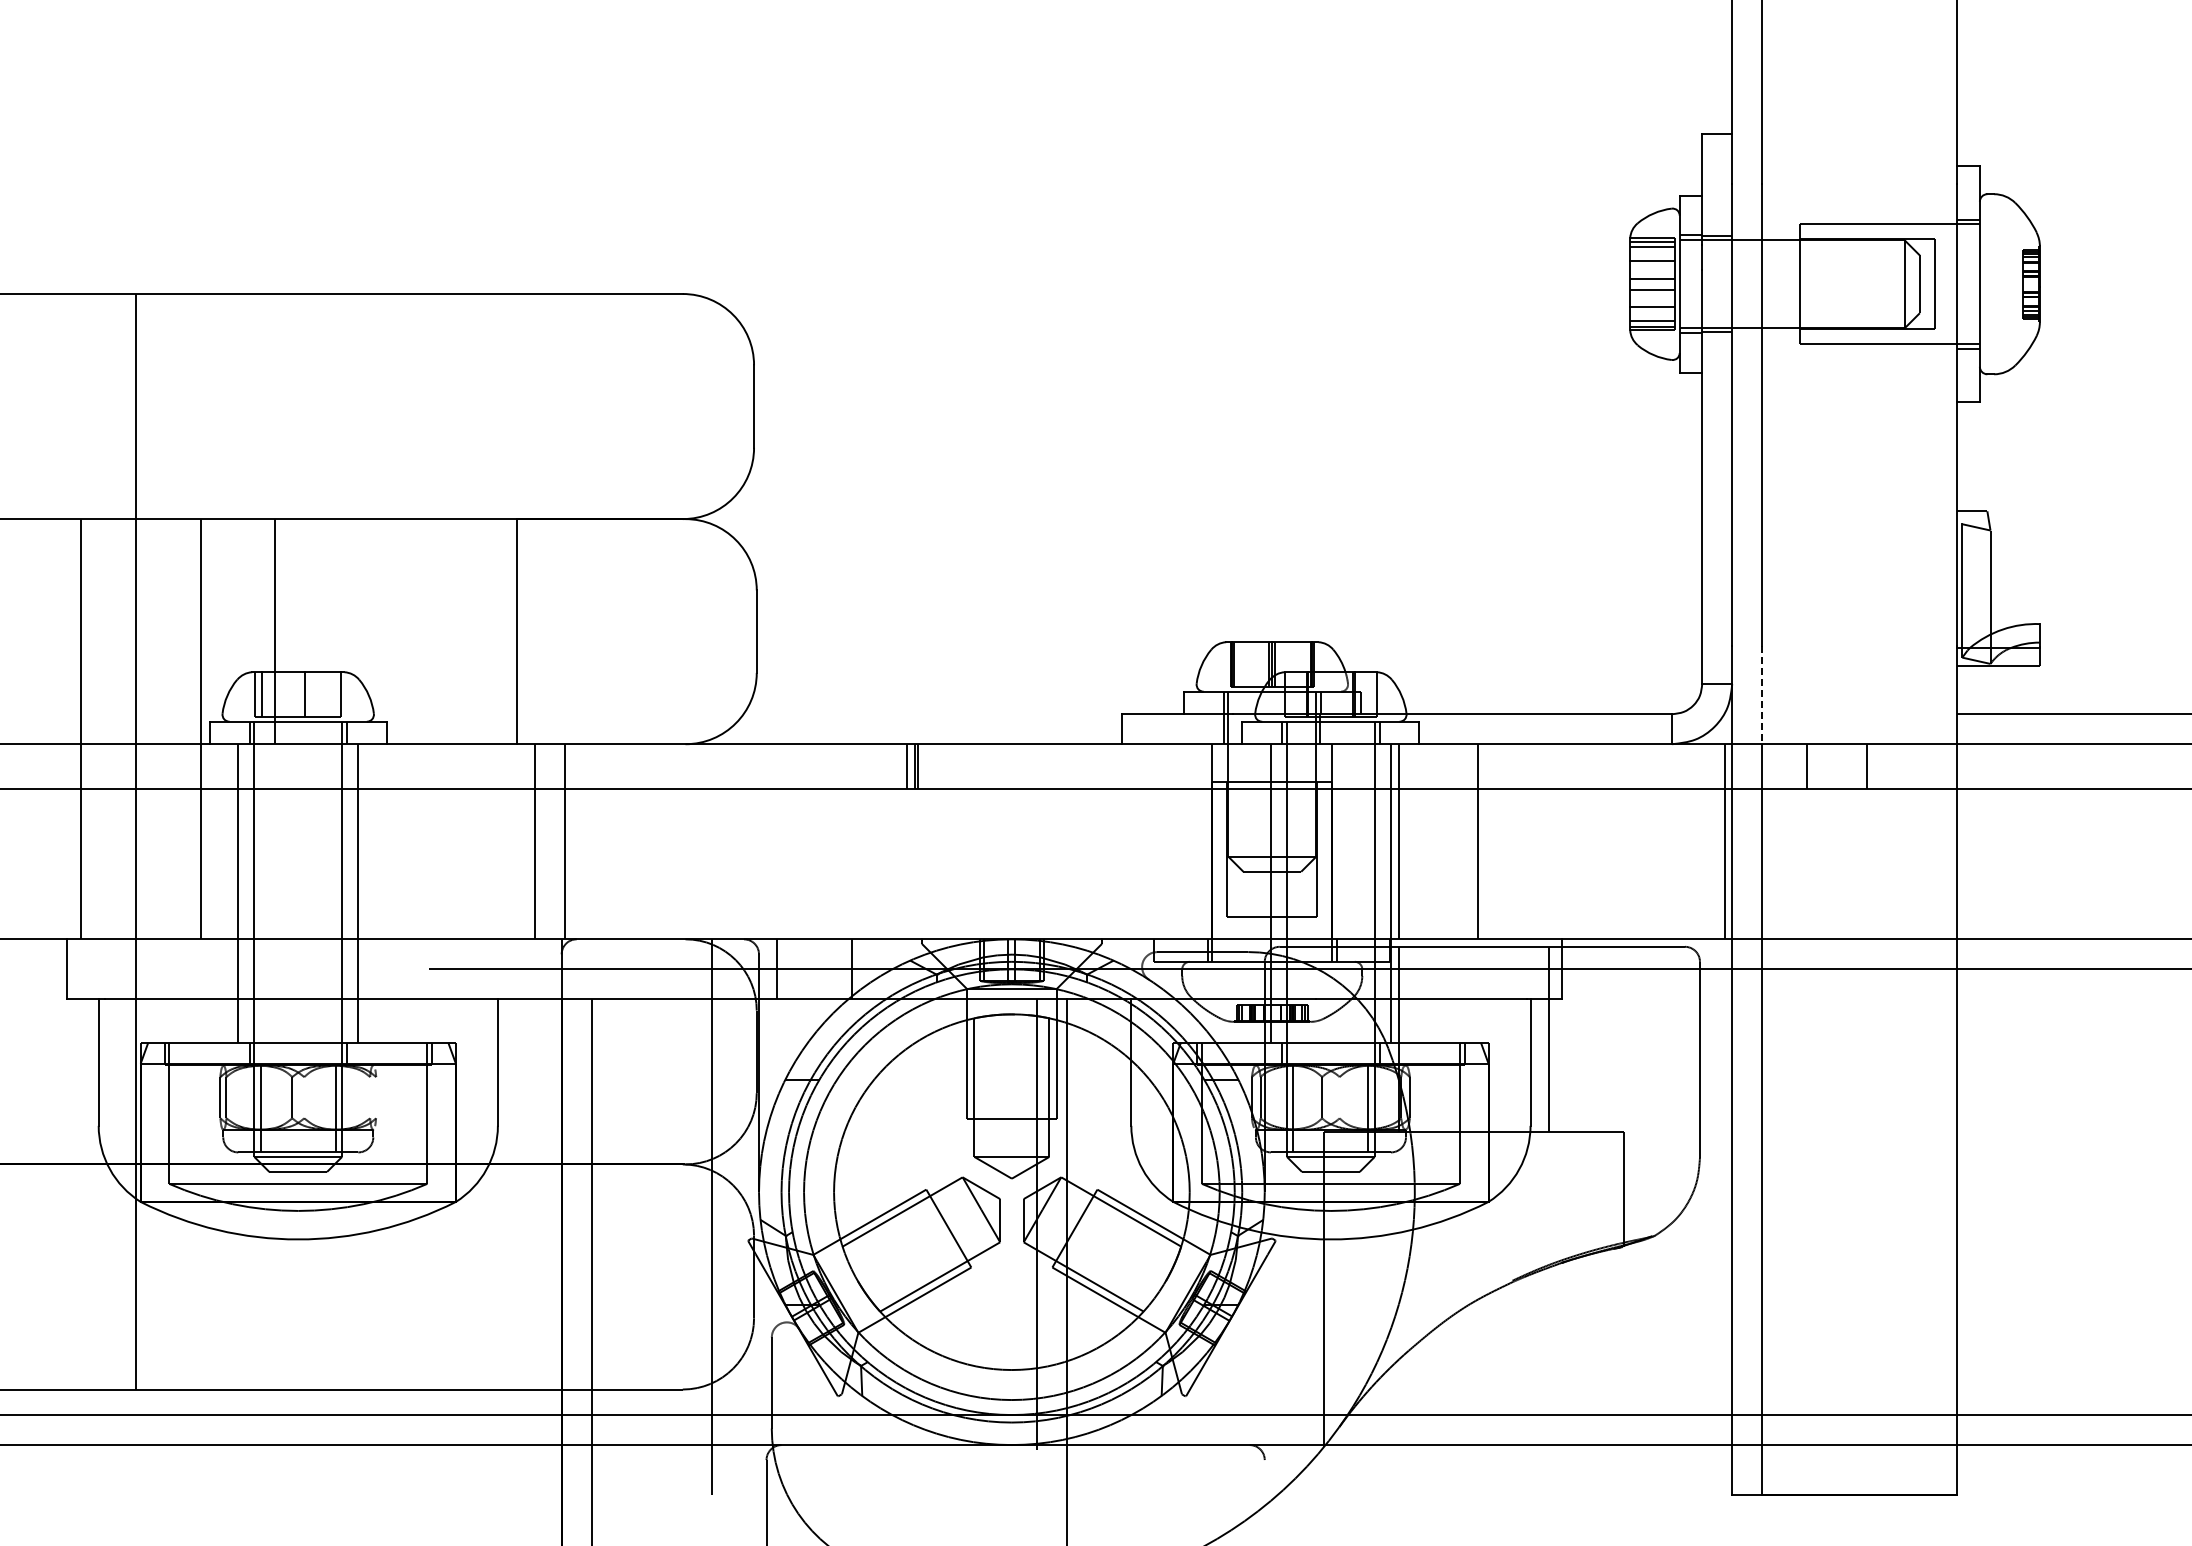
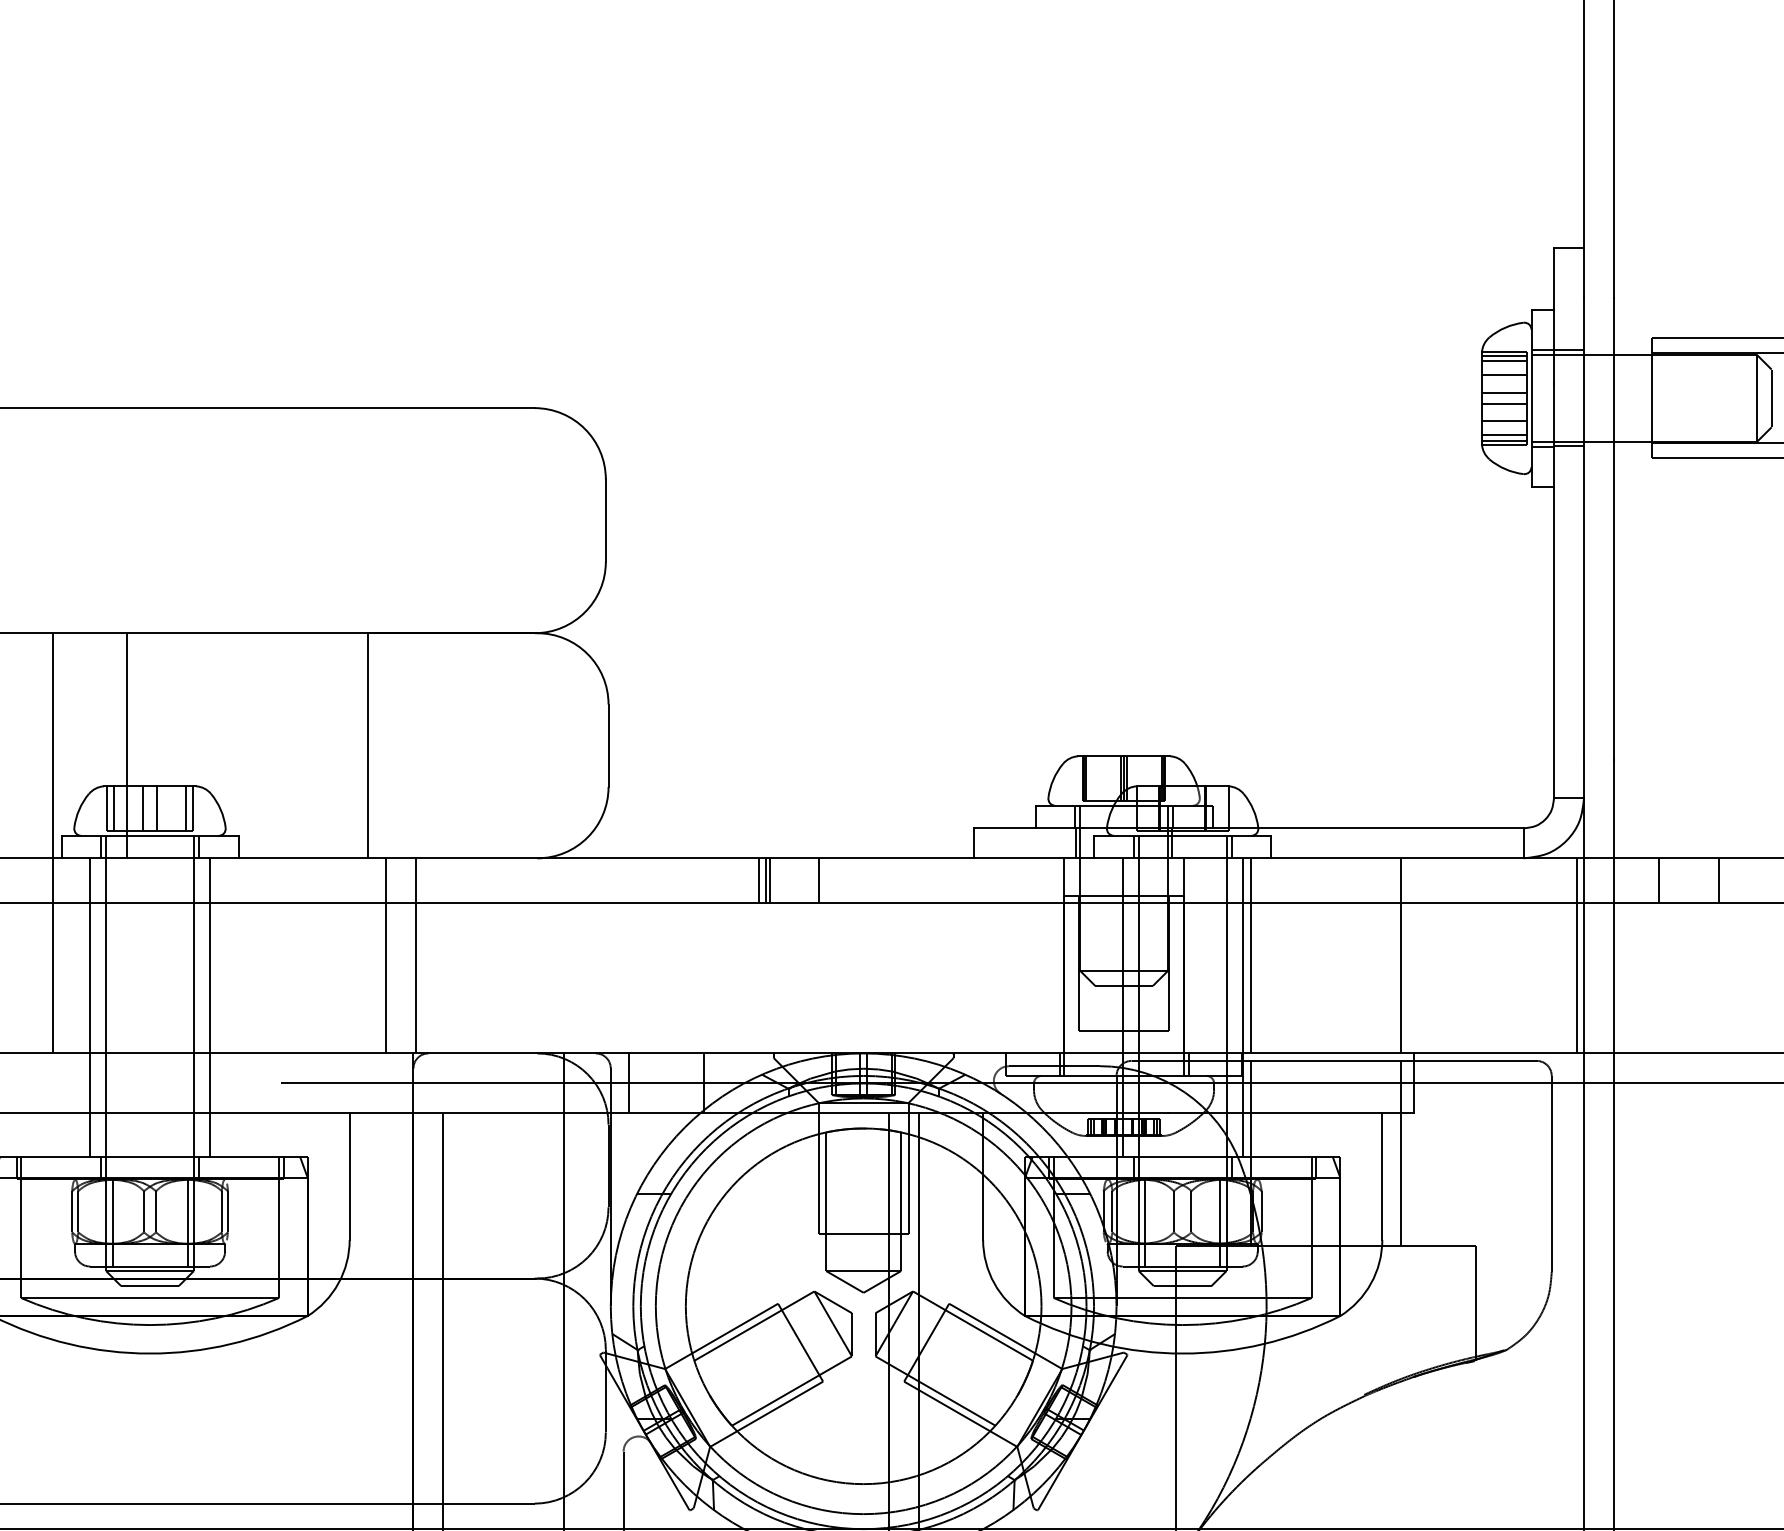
line: (291, 694) -> (143, 808), added
line: (334, 694) -> (186, 808), added
line: (1762, 695) -> (1614, 809), dashed -> solid
line: (966, 766) -> (818, 880), added
line: (1478, 841) -> (1401, 955), moved
line: (304, 1097) -> (156, 1211), added
line: (370, 1097) -> (222, 1211), added
line: (376, 1097) -> (228, 1211), added
line: (1339, 1097) -> (1191, 1211), added

